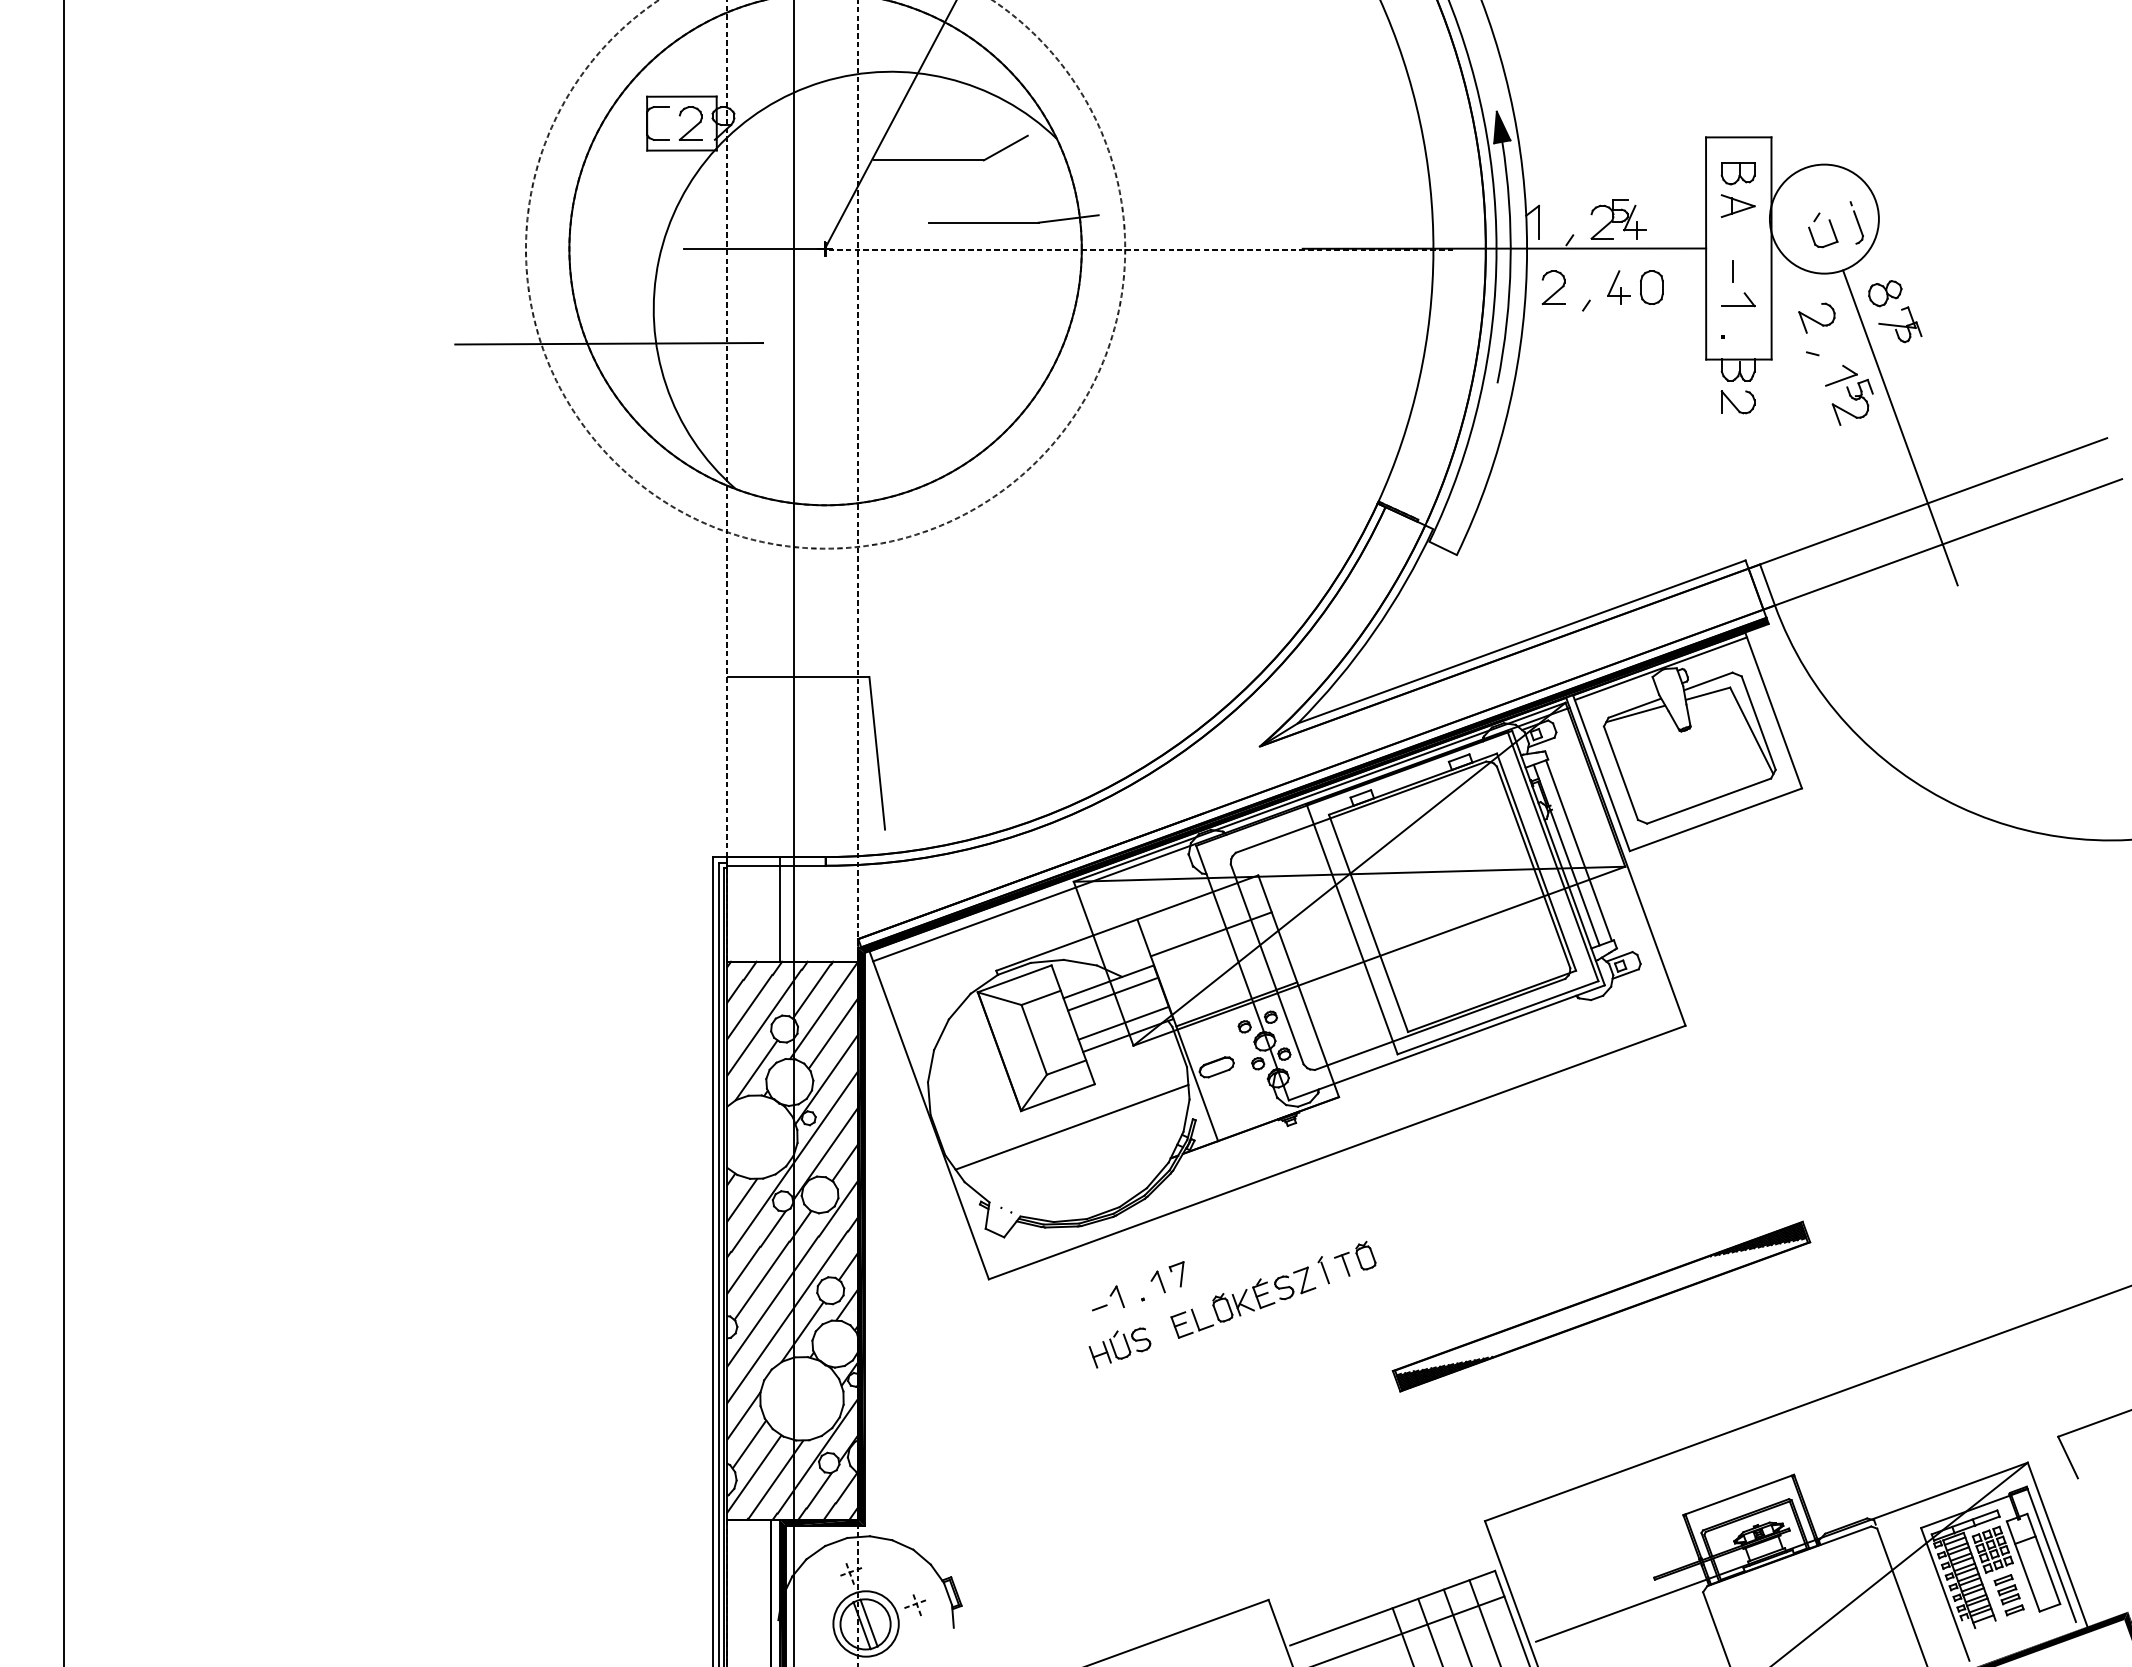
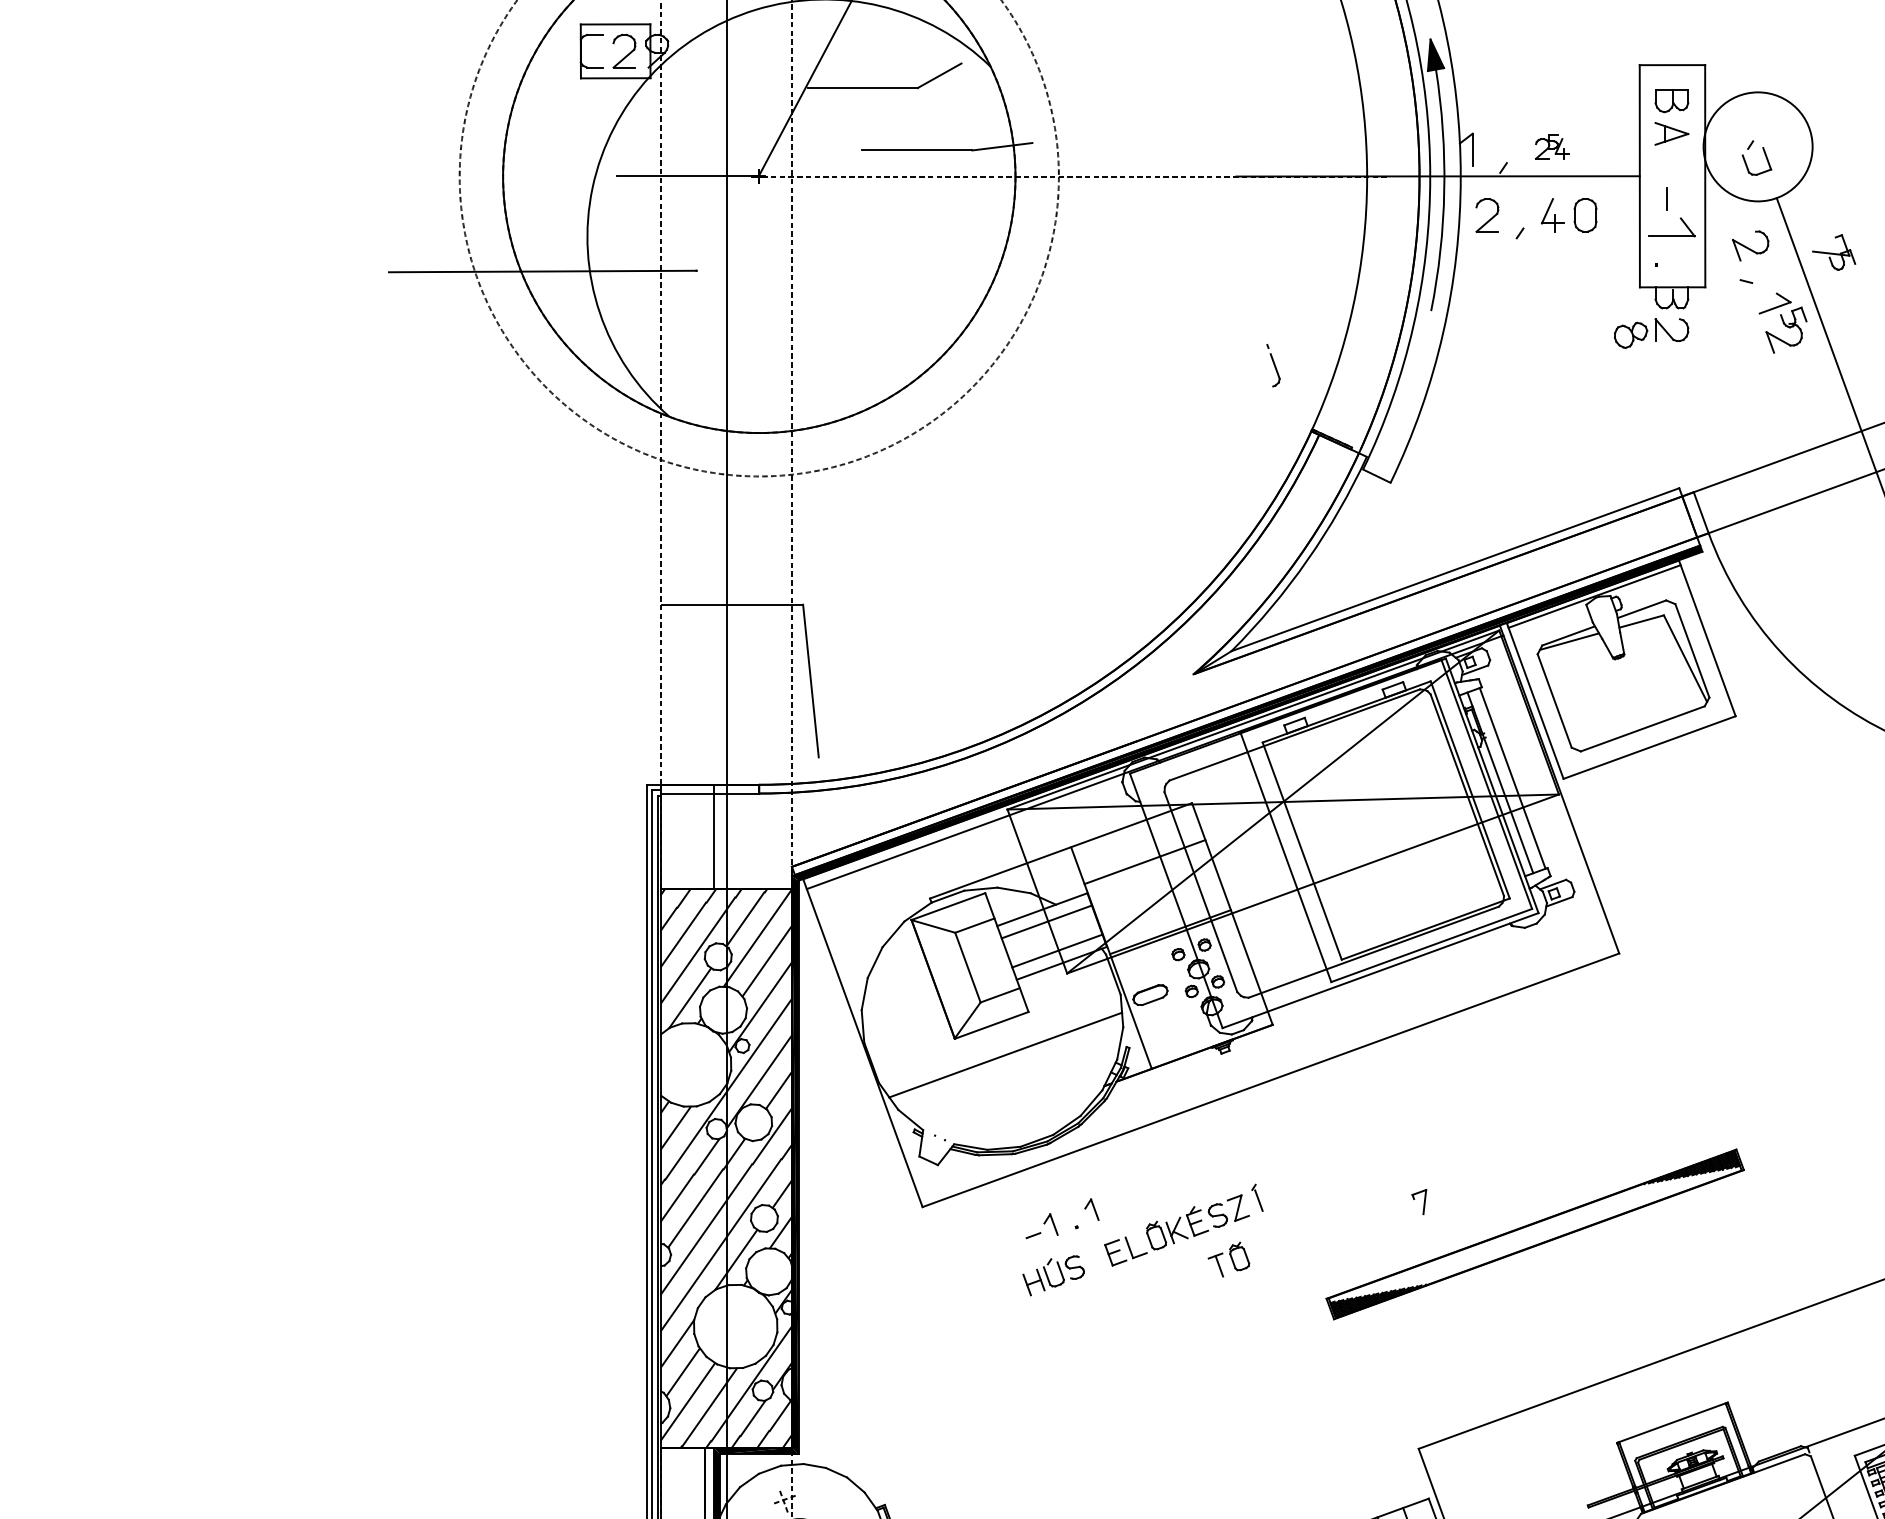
part: (1618, 219) -> (1552, 147), size x0.6
part: (1856, 222) -> (1273, 365), moved
part: (1885, 293) -> (1631, 335), moved
part: (1738, 299) -> (1672, 227), size x1.4
part: (1355, 1258) -> (1229, 1259), moved
part: (1176, 1274) -> (1419, 1202), moved

